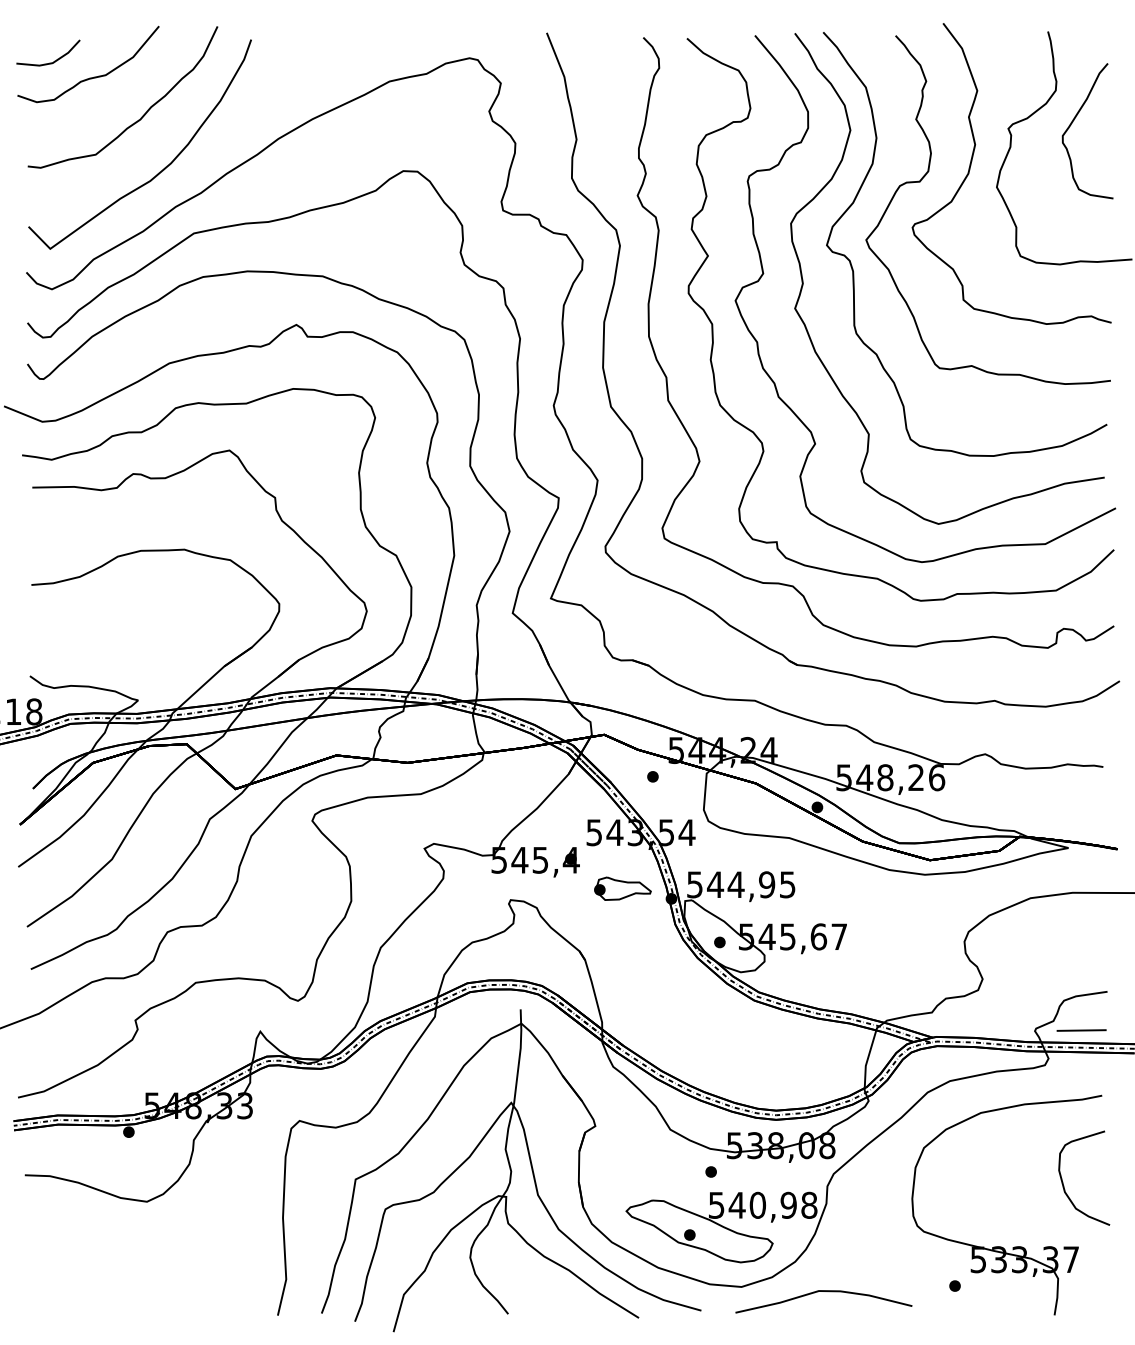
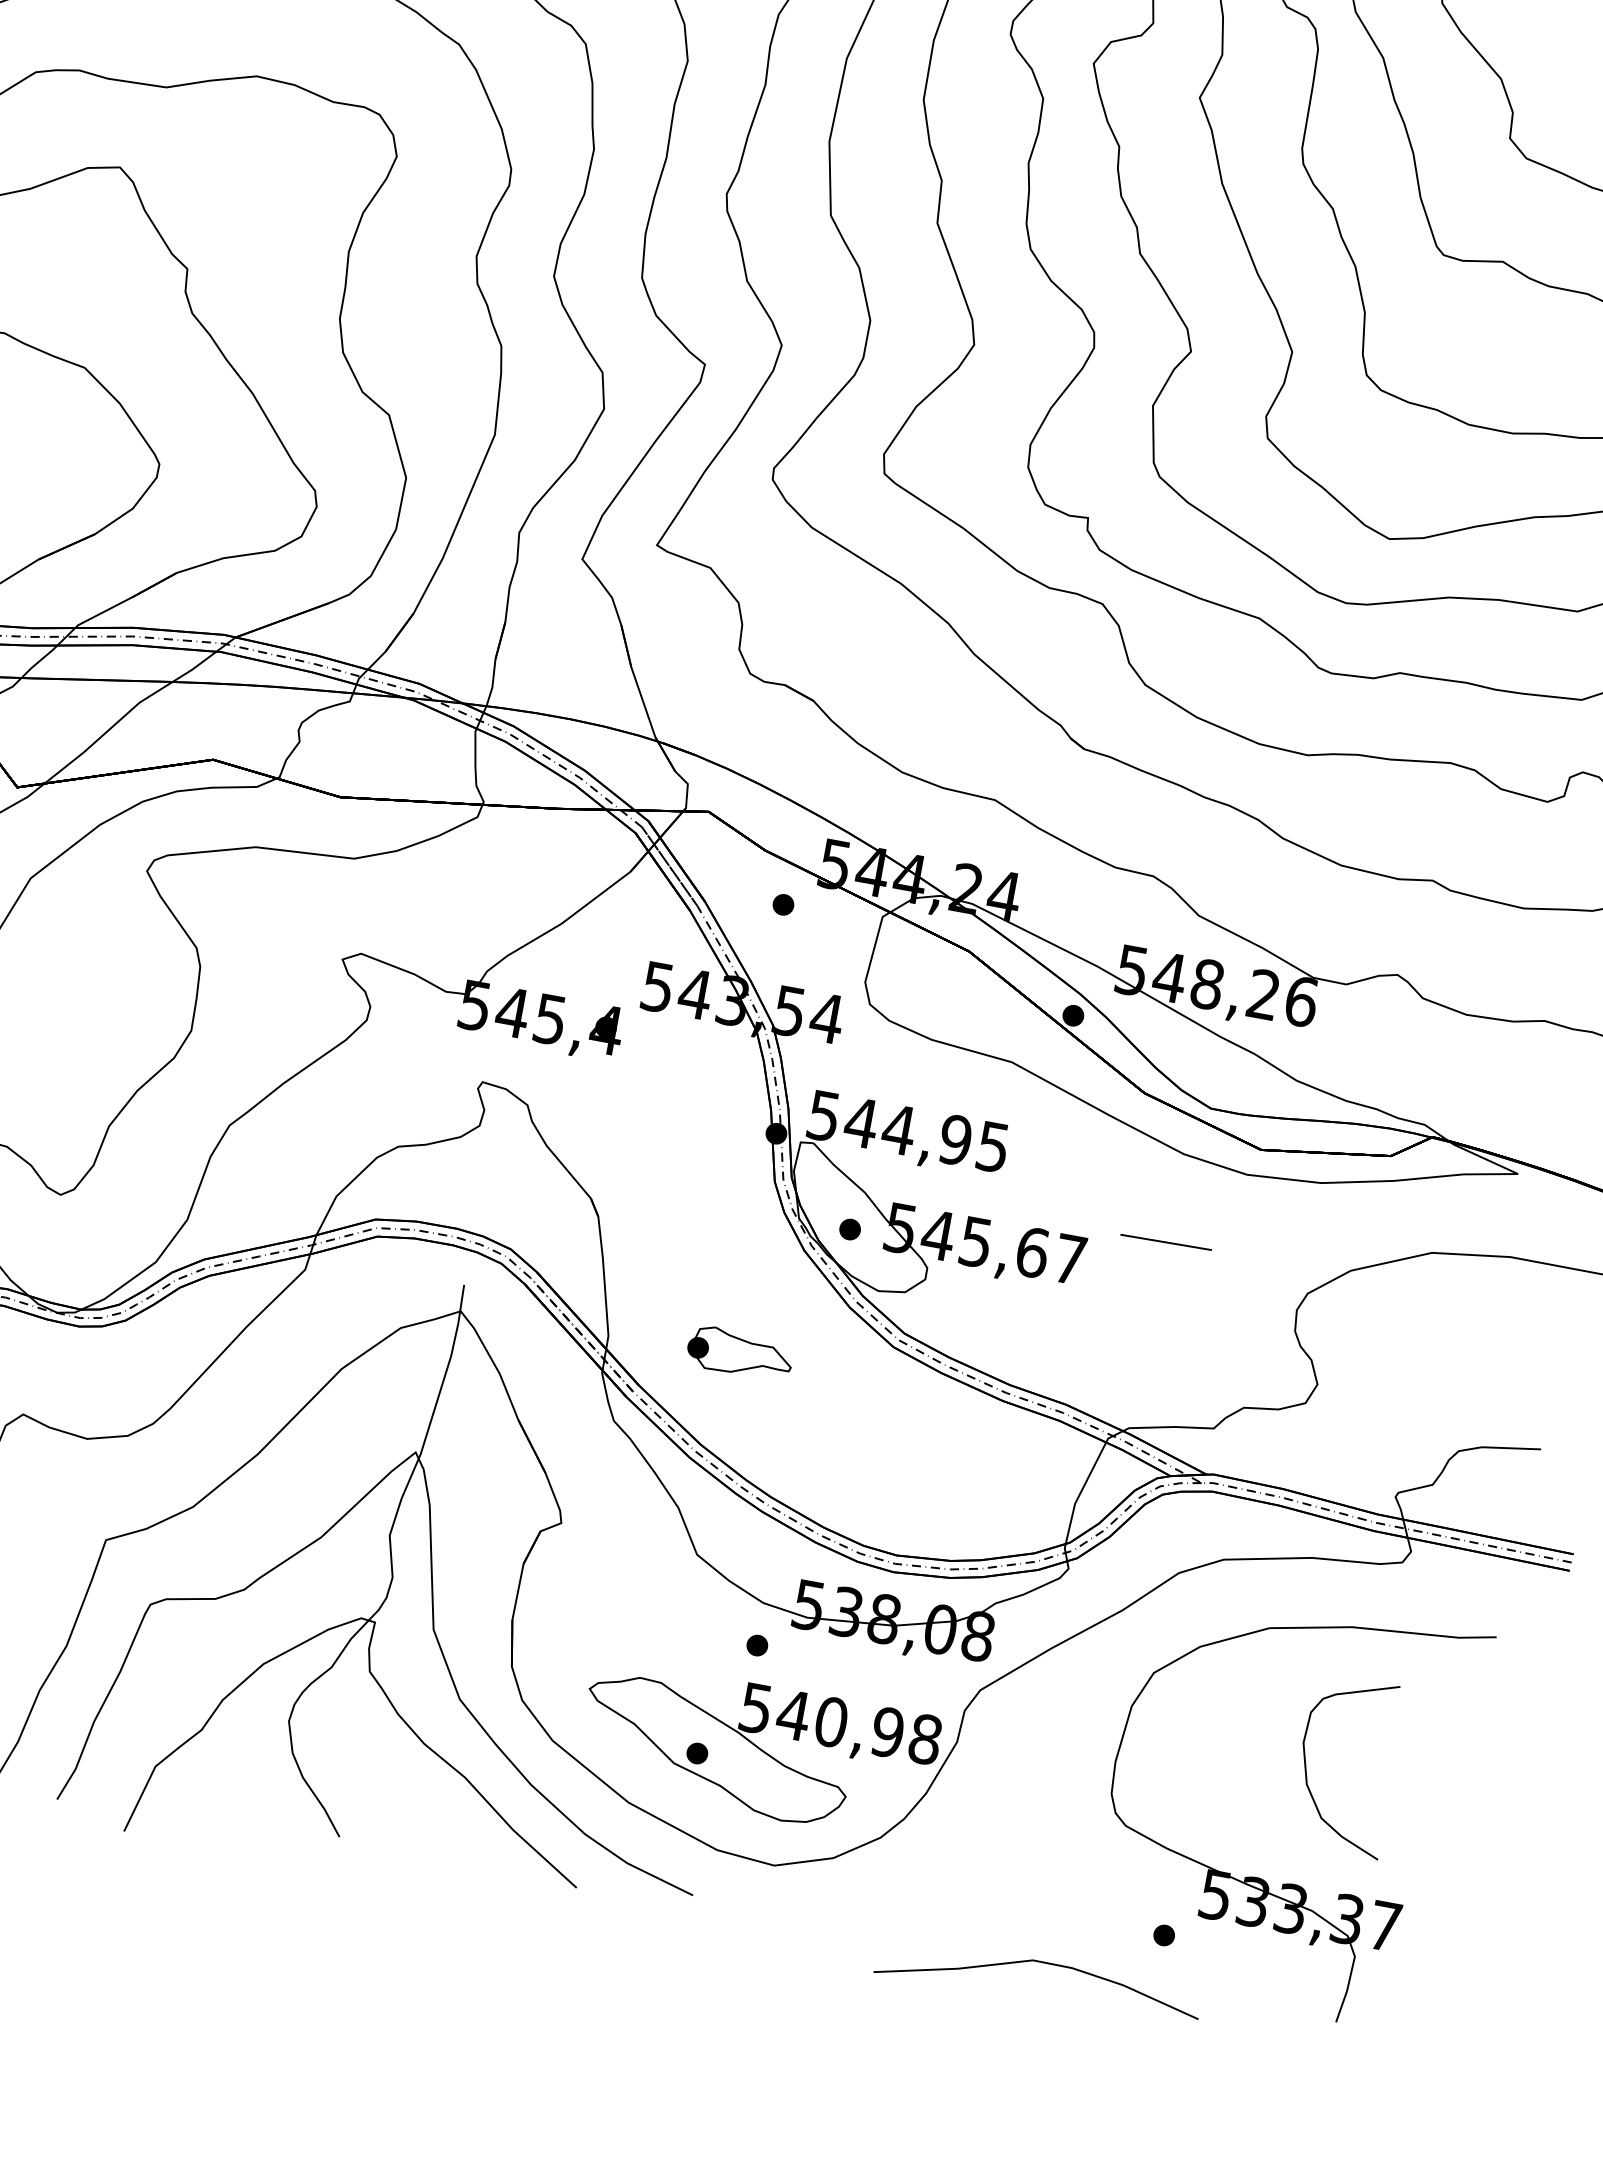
part: (622, 888) -> (740, 1352), moved
line: (1081, 1030) -> (1165, 1242), moved
curve: (1064, 1185) -> (1308, 1772), moved
curve: (823, 1291) -> (1041, 1962), moved

